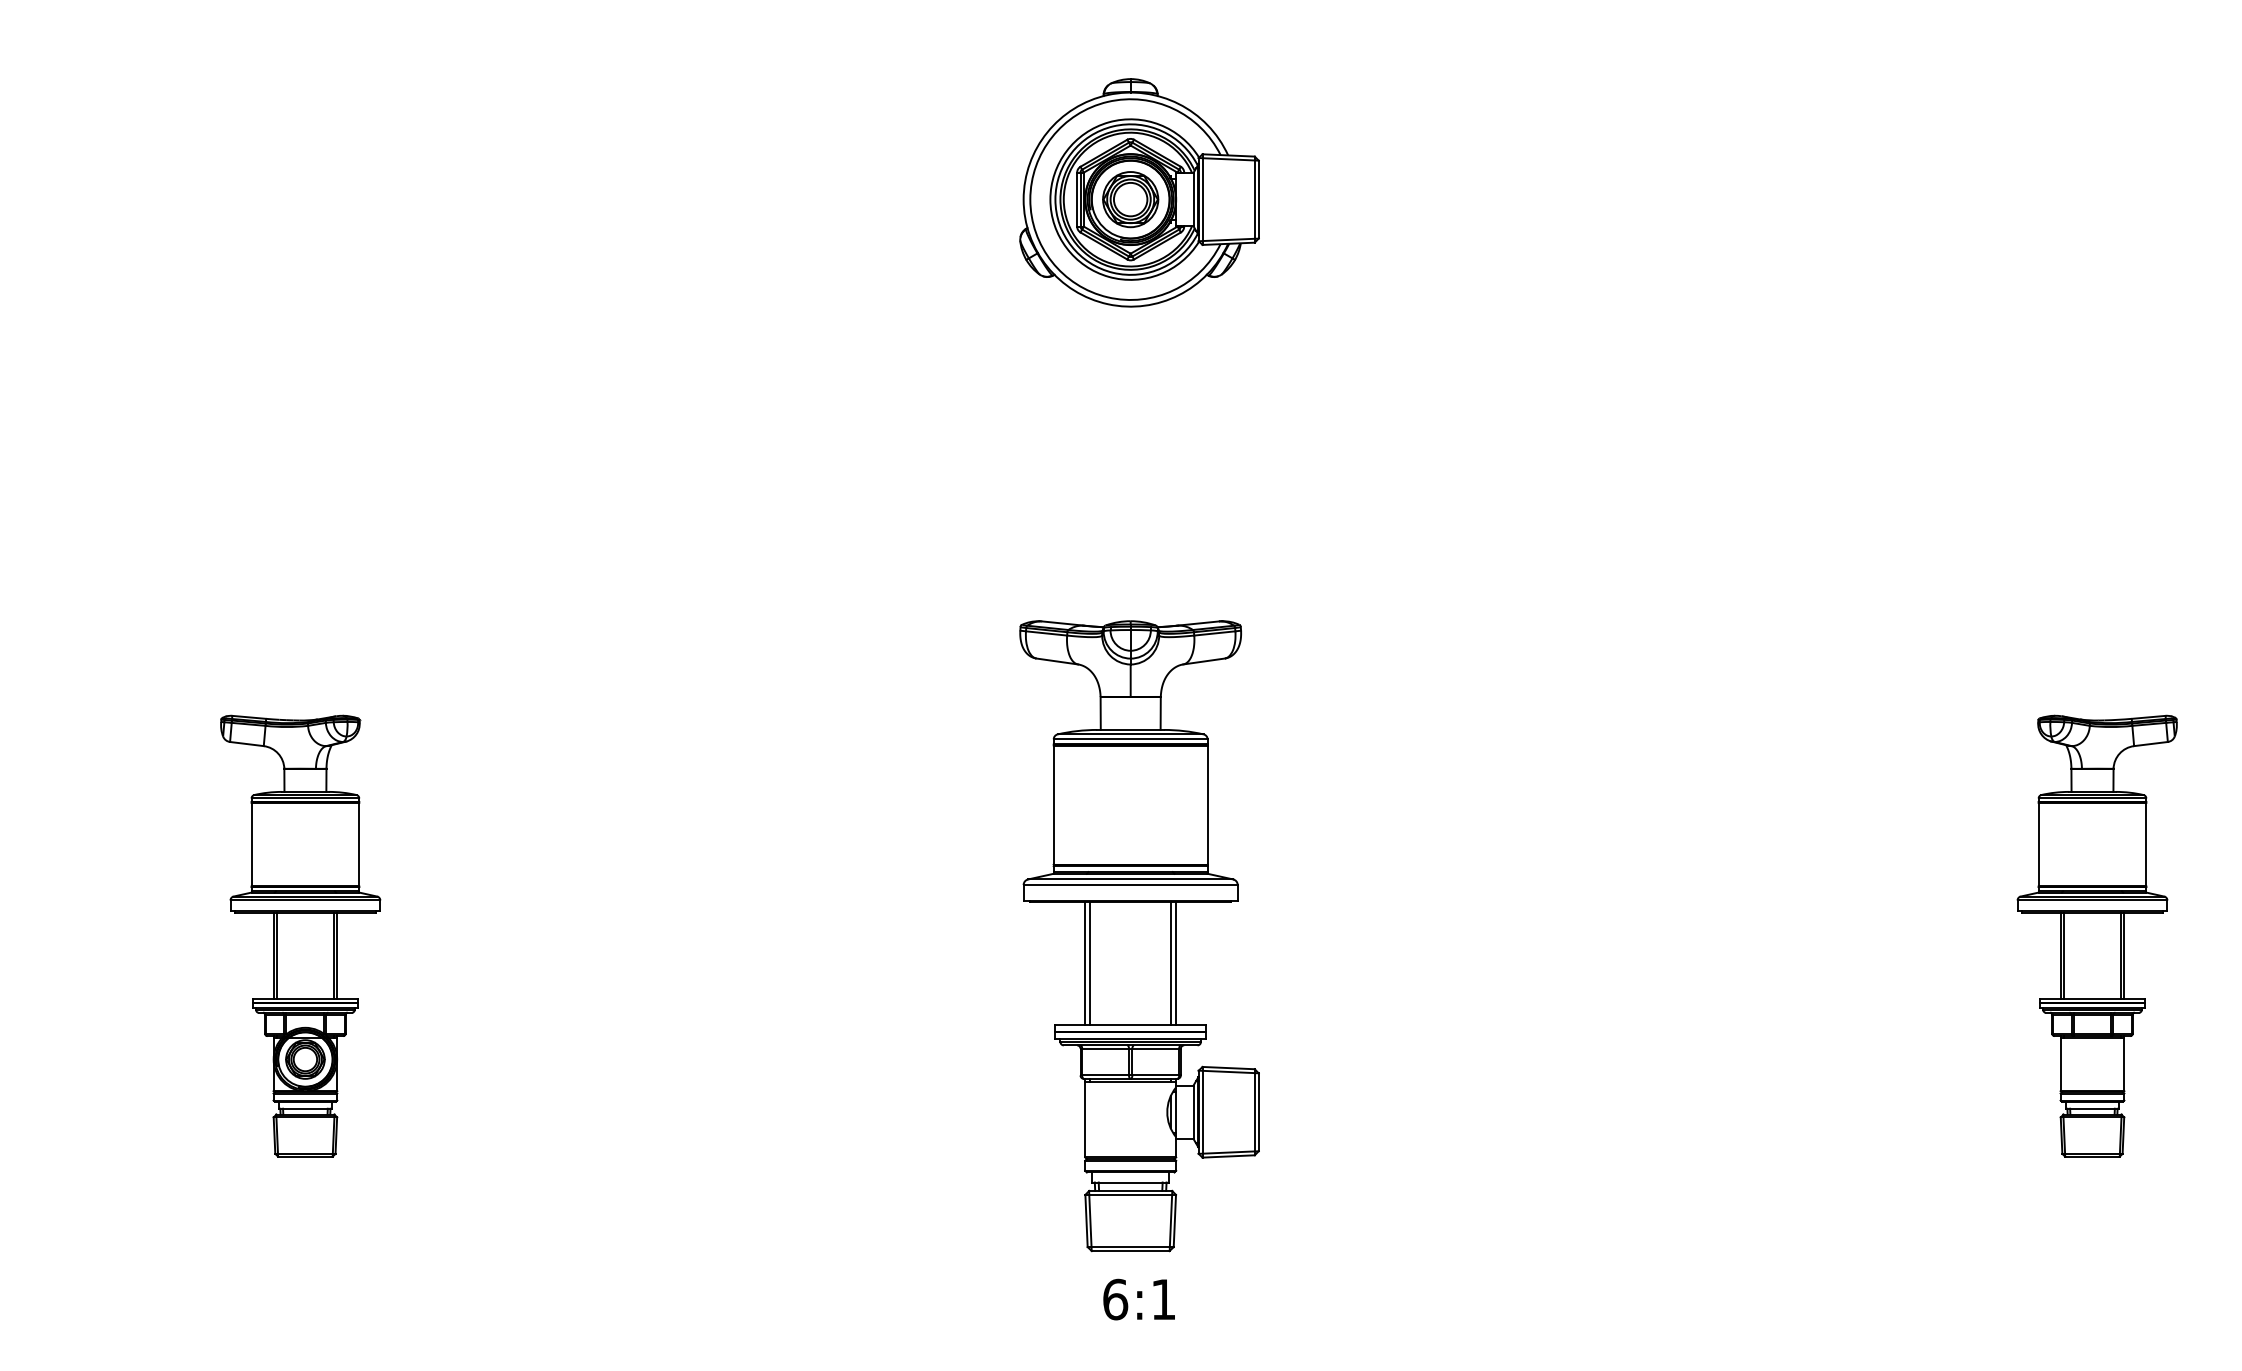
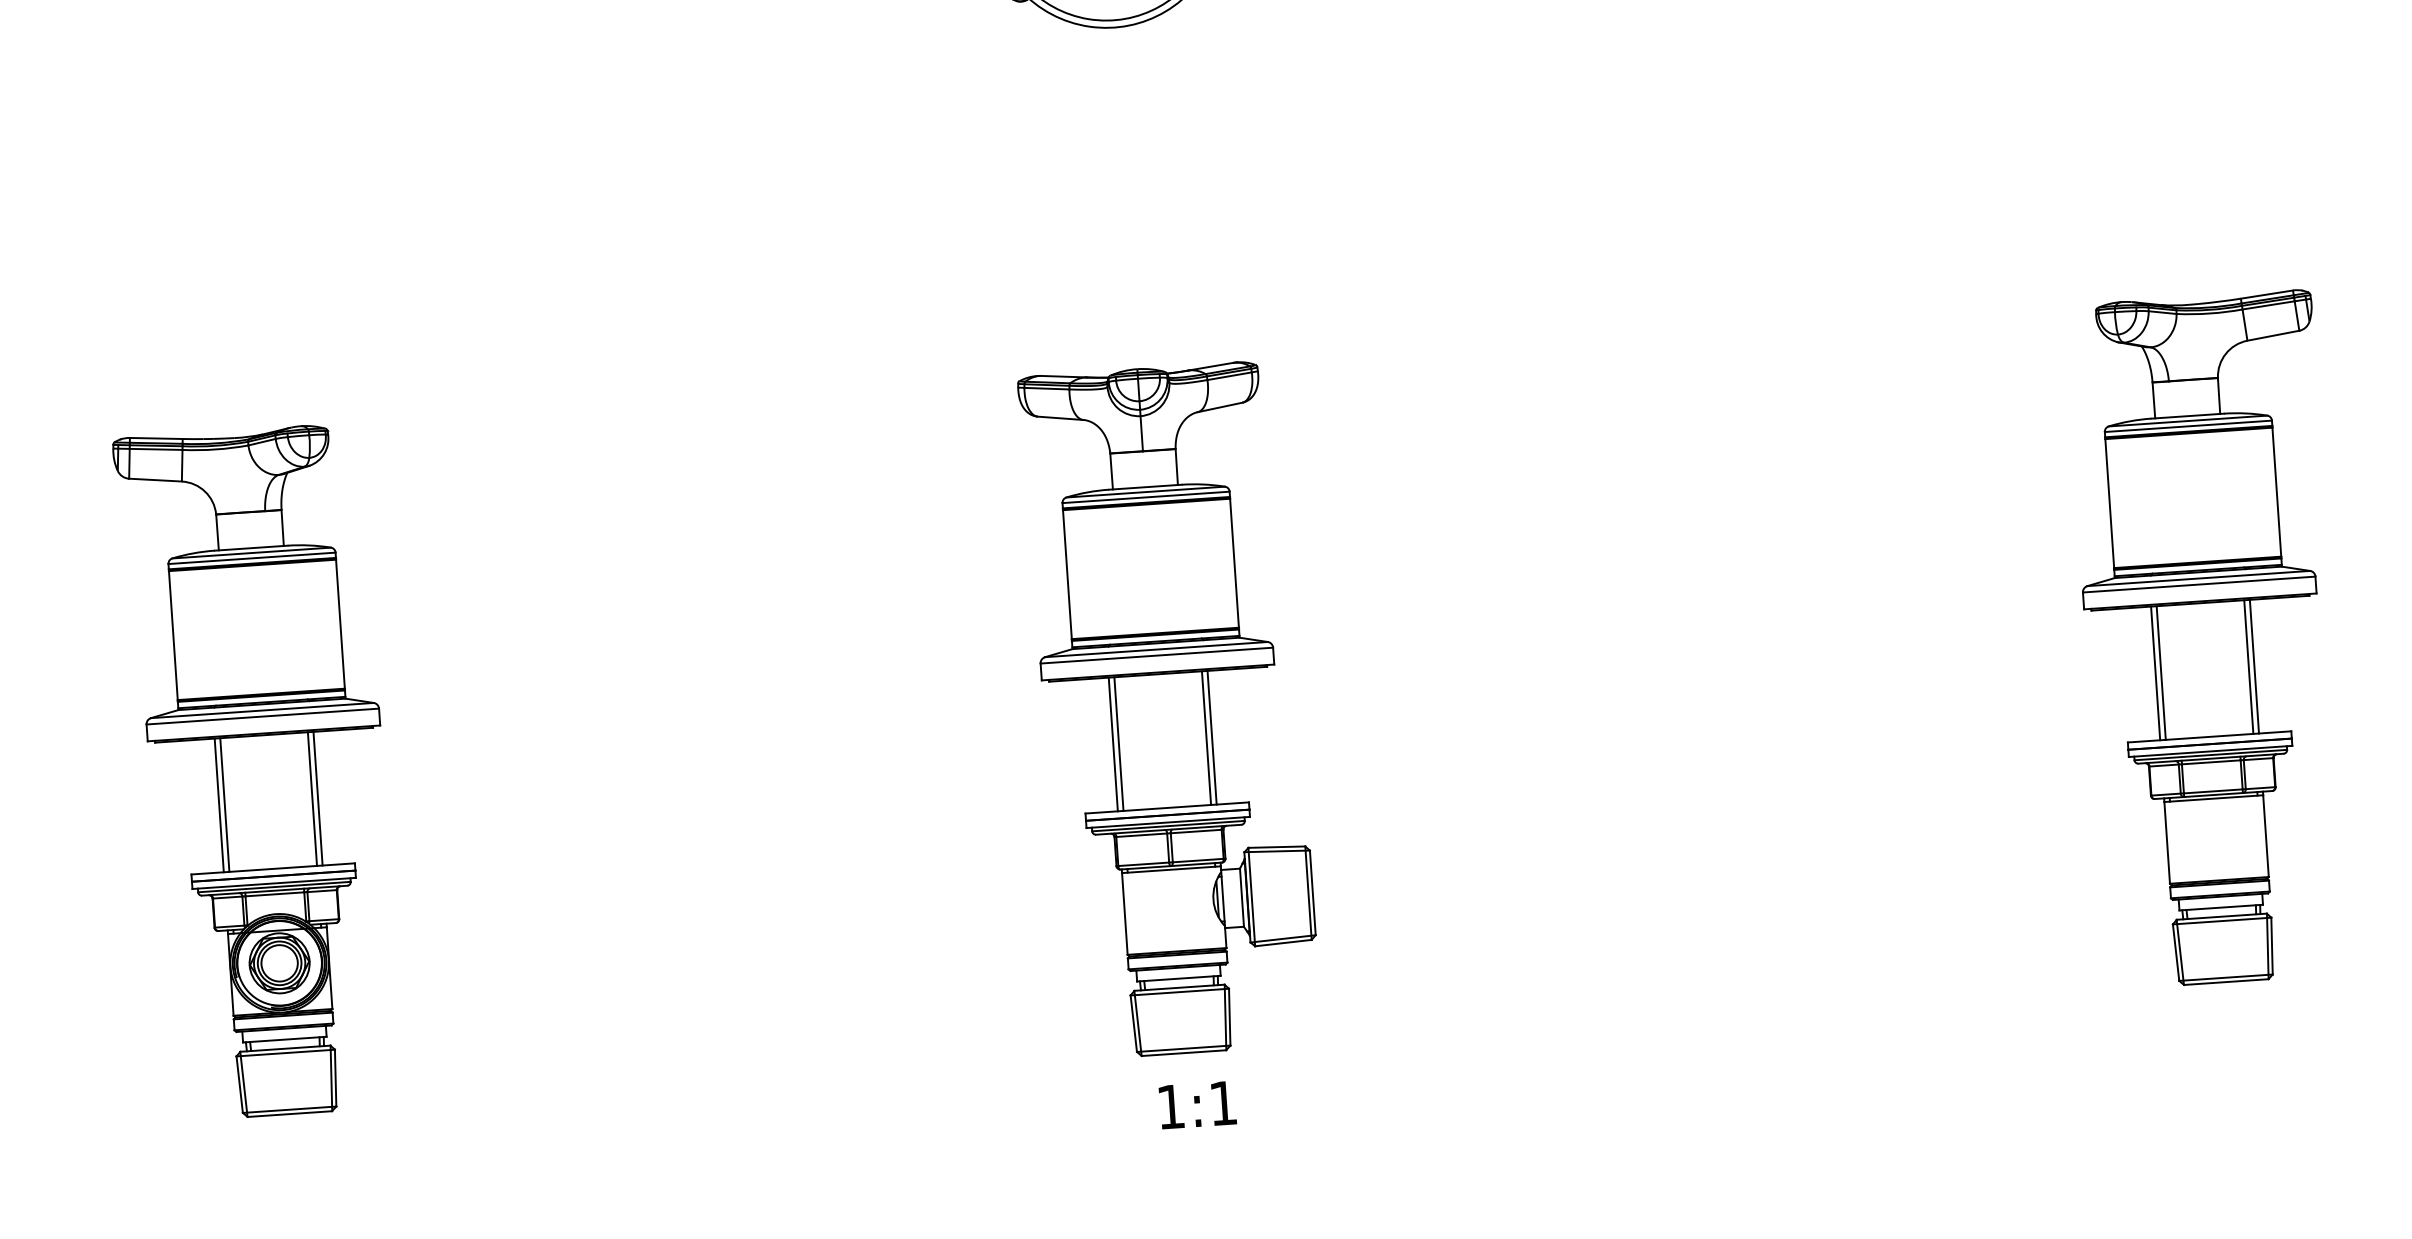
part: (300, 936) -> (259, 772), size x1.43
part: (2096, 936) -> (2209, 640), size x1.43
text: (1115, 1299) -> (1171, 1106), 6:1 -> 1:1

